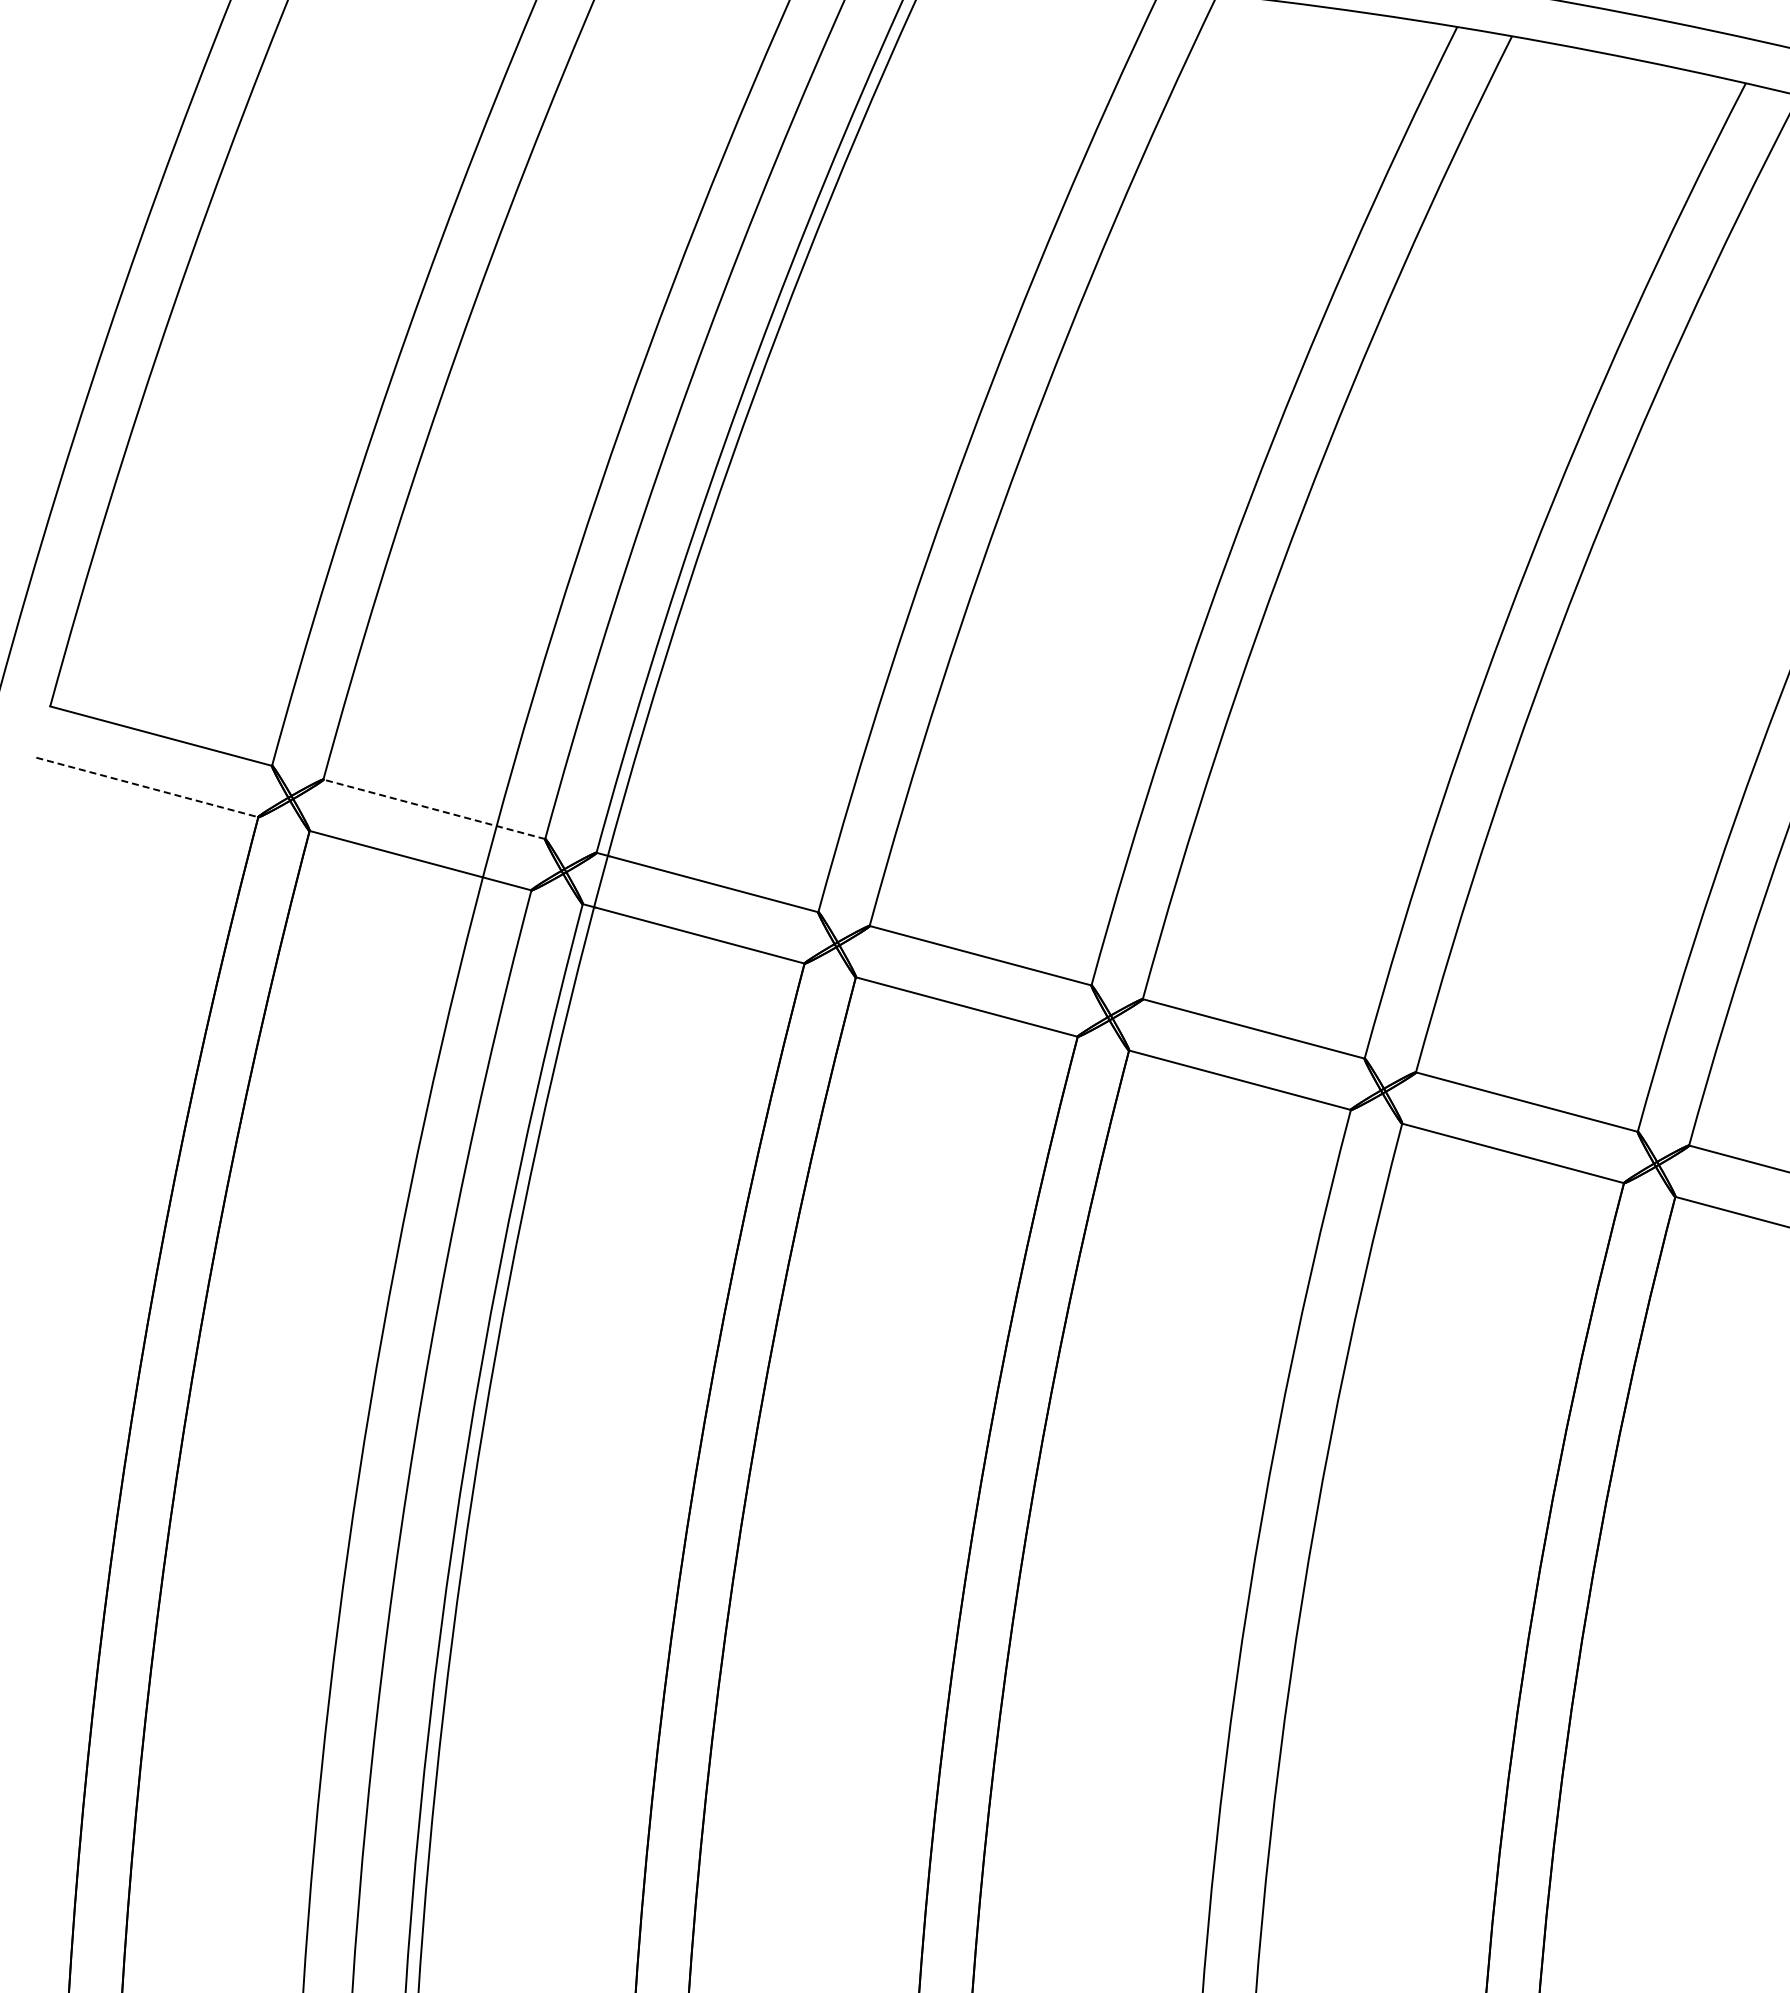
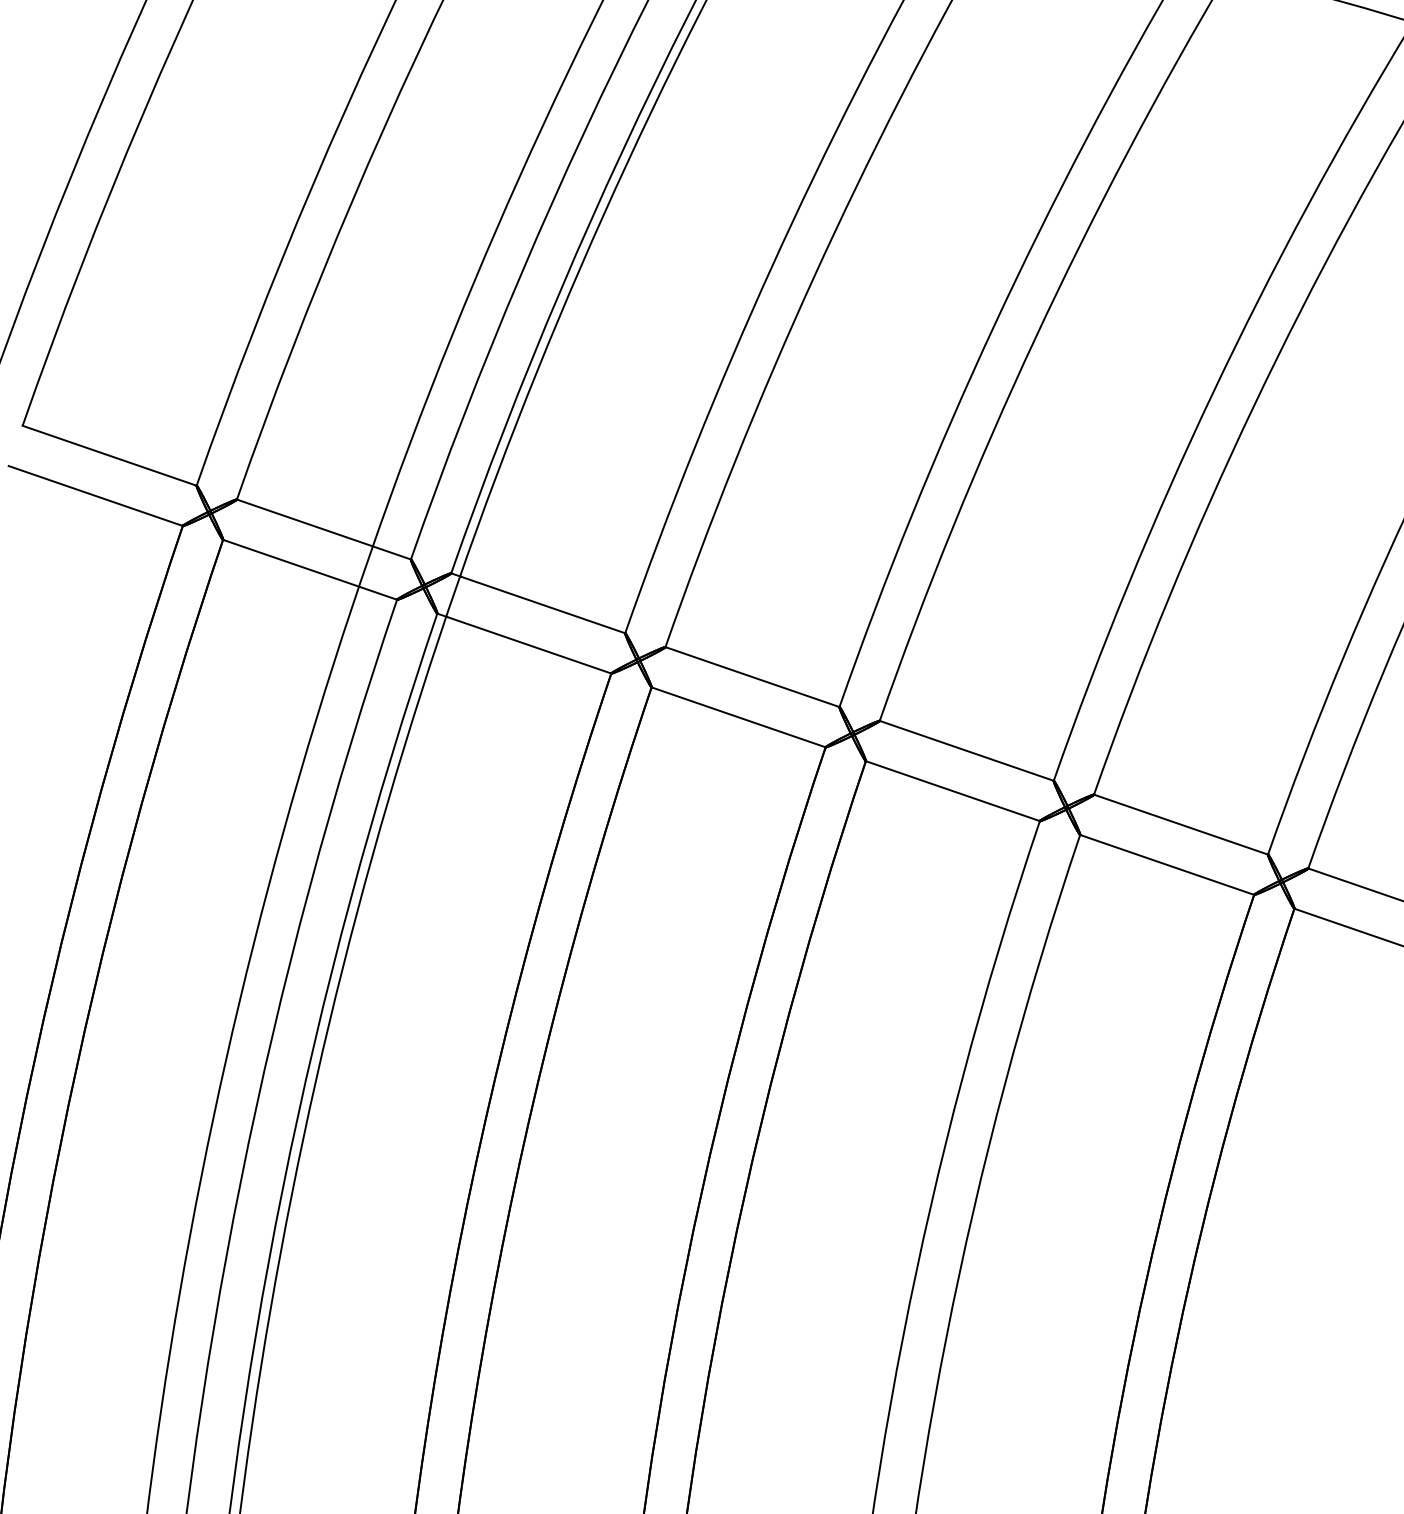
line: (147, 787) -> (95, 496), dashed -> solid
line: (434, 809) -> (324, 529), dashed -> solid

